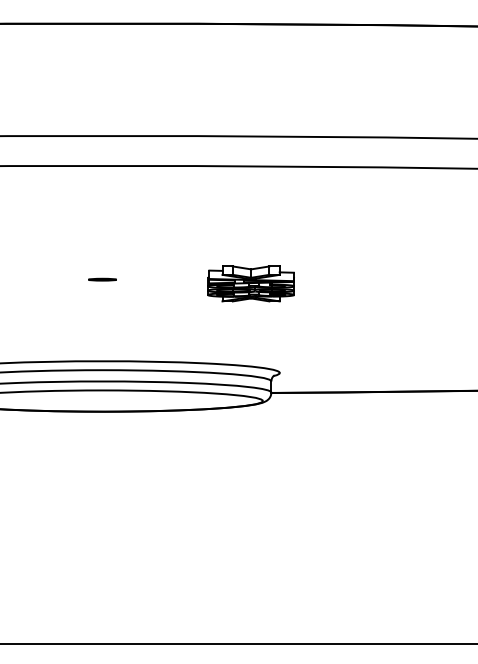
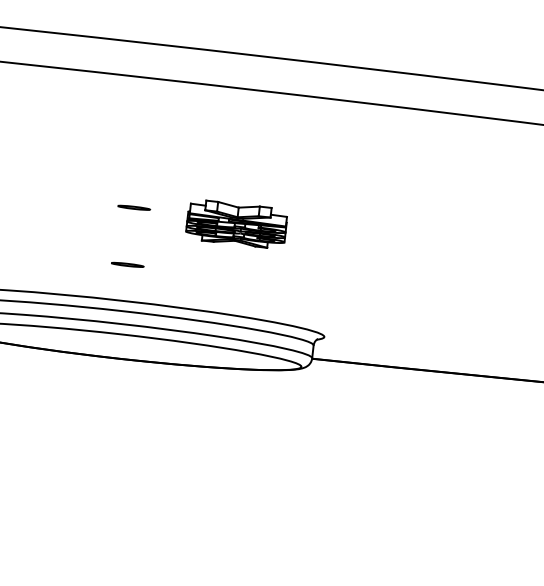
part: (250, 283) -> (236, 223), moved
line: (102, 329) -> (127, 264), added

